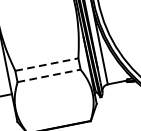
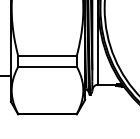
line: (48, 64) -> (48, 56), dashed -> solid
line: (50, 75) -> (48, 66), dashed -> solid

